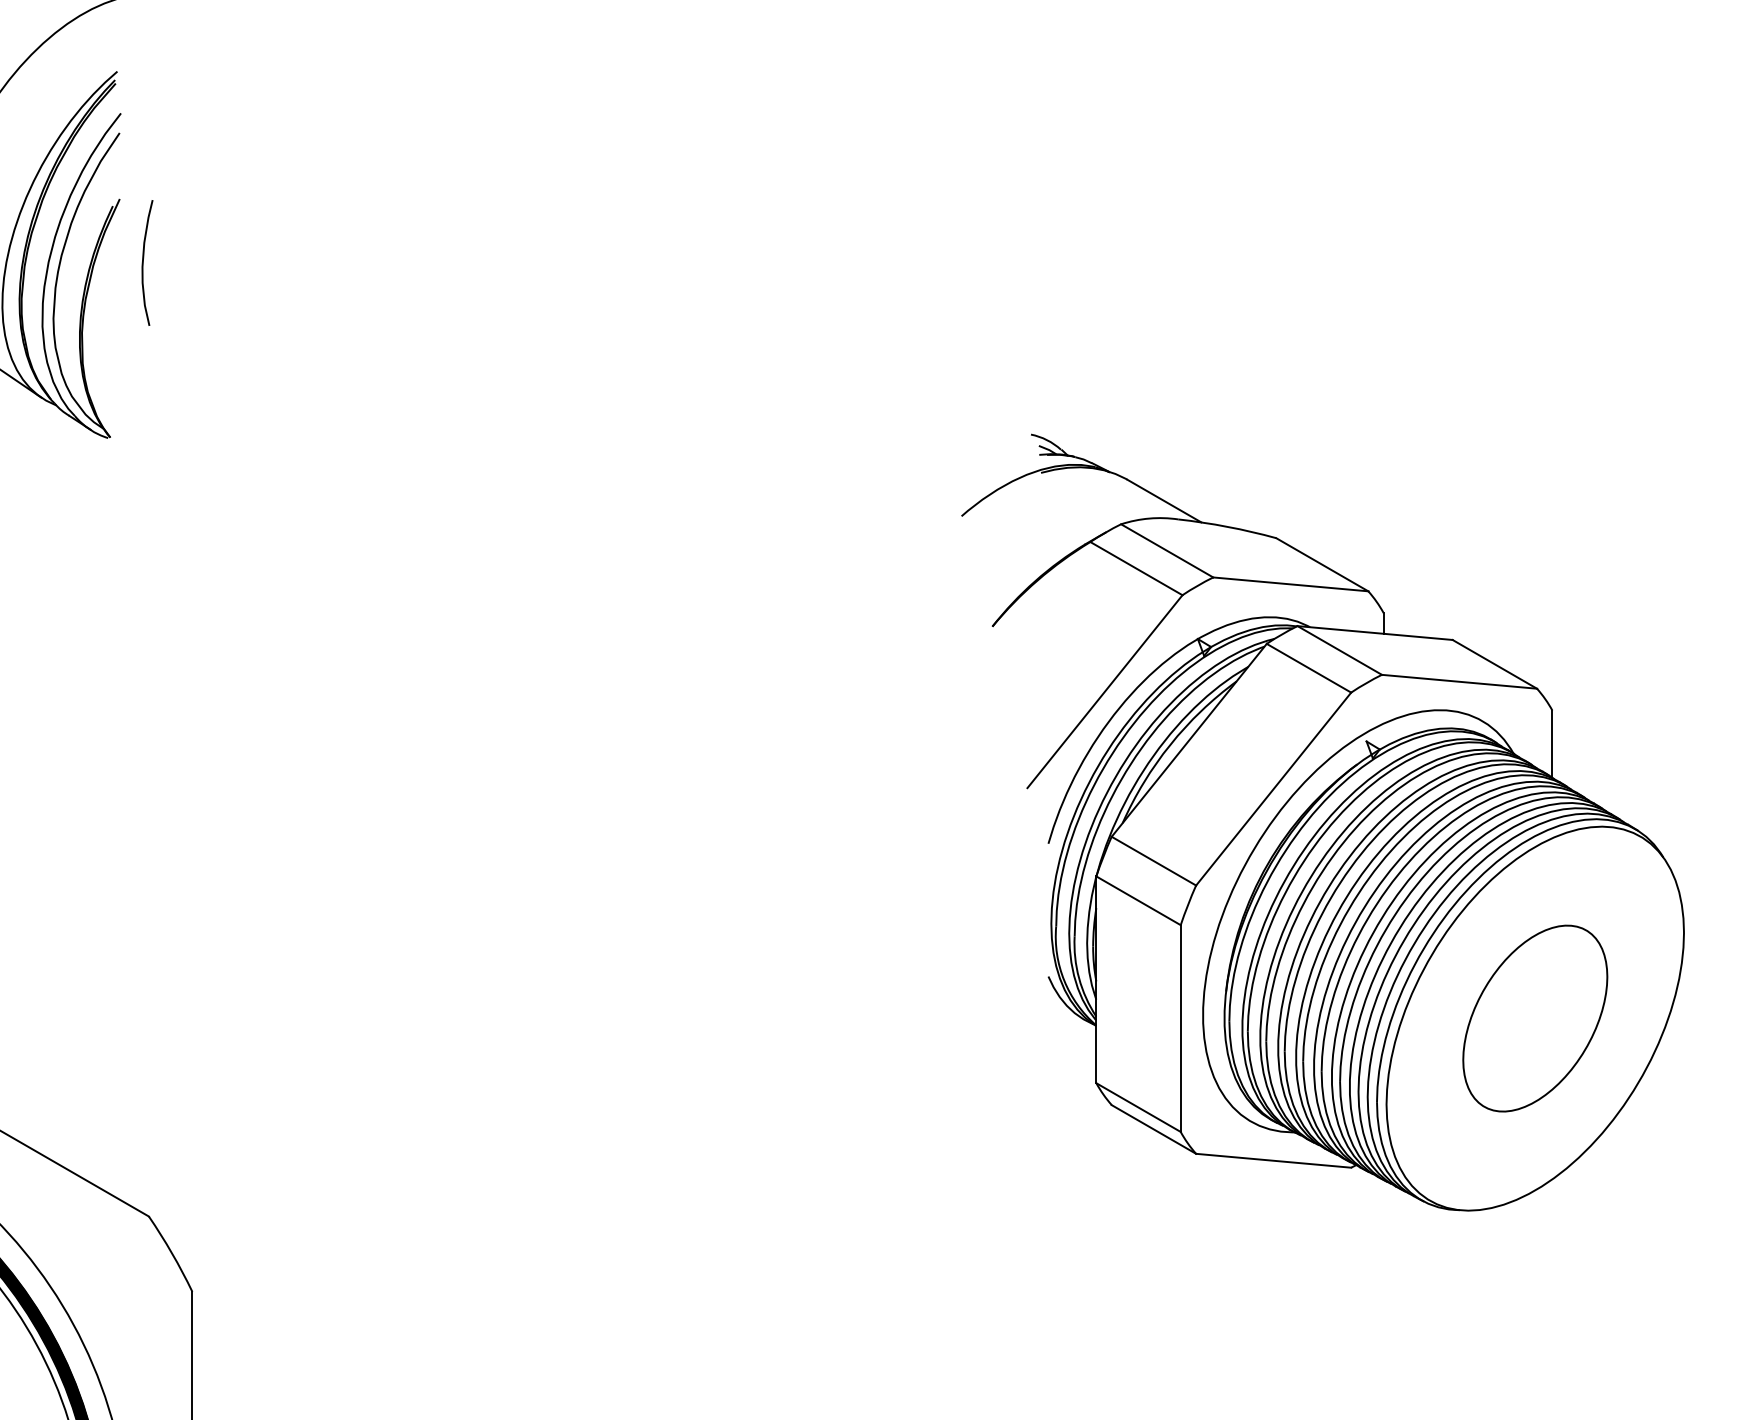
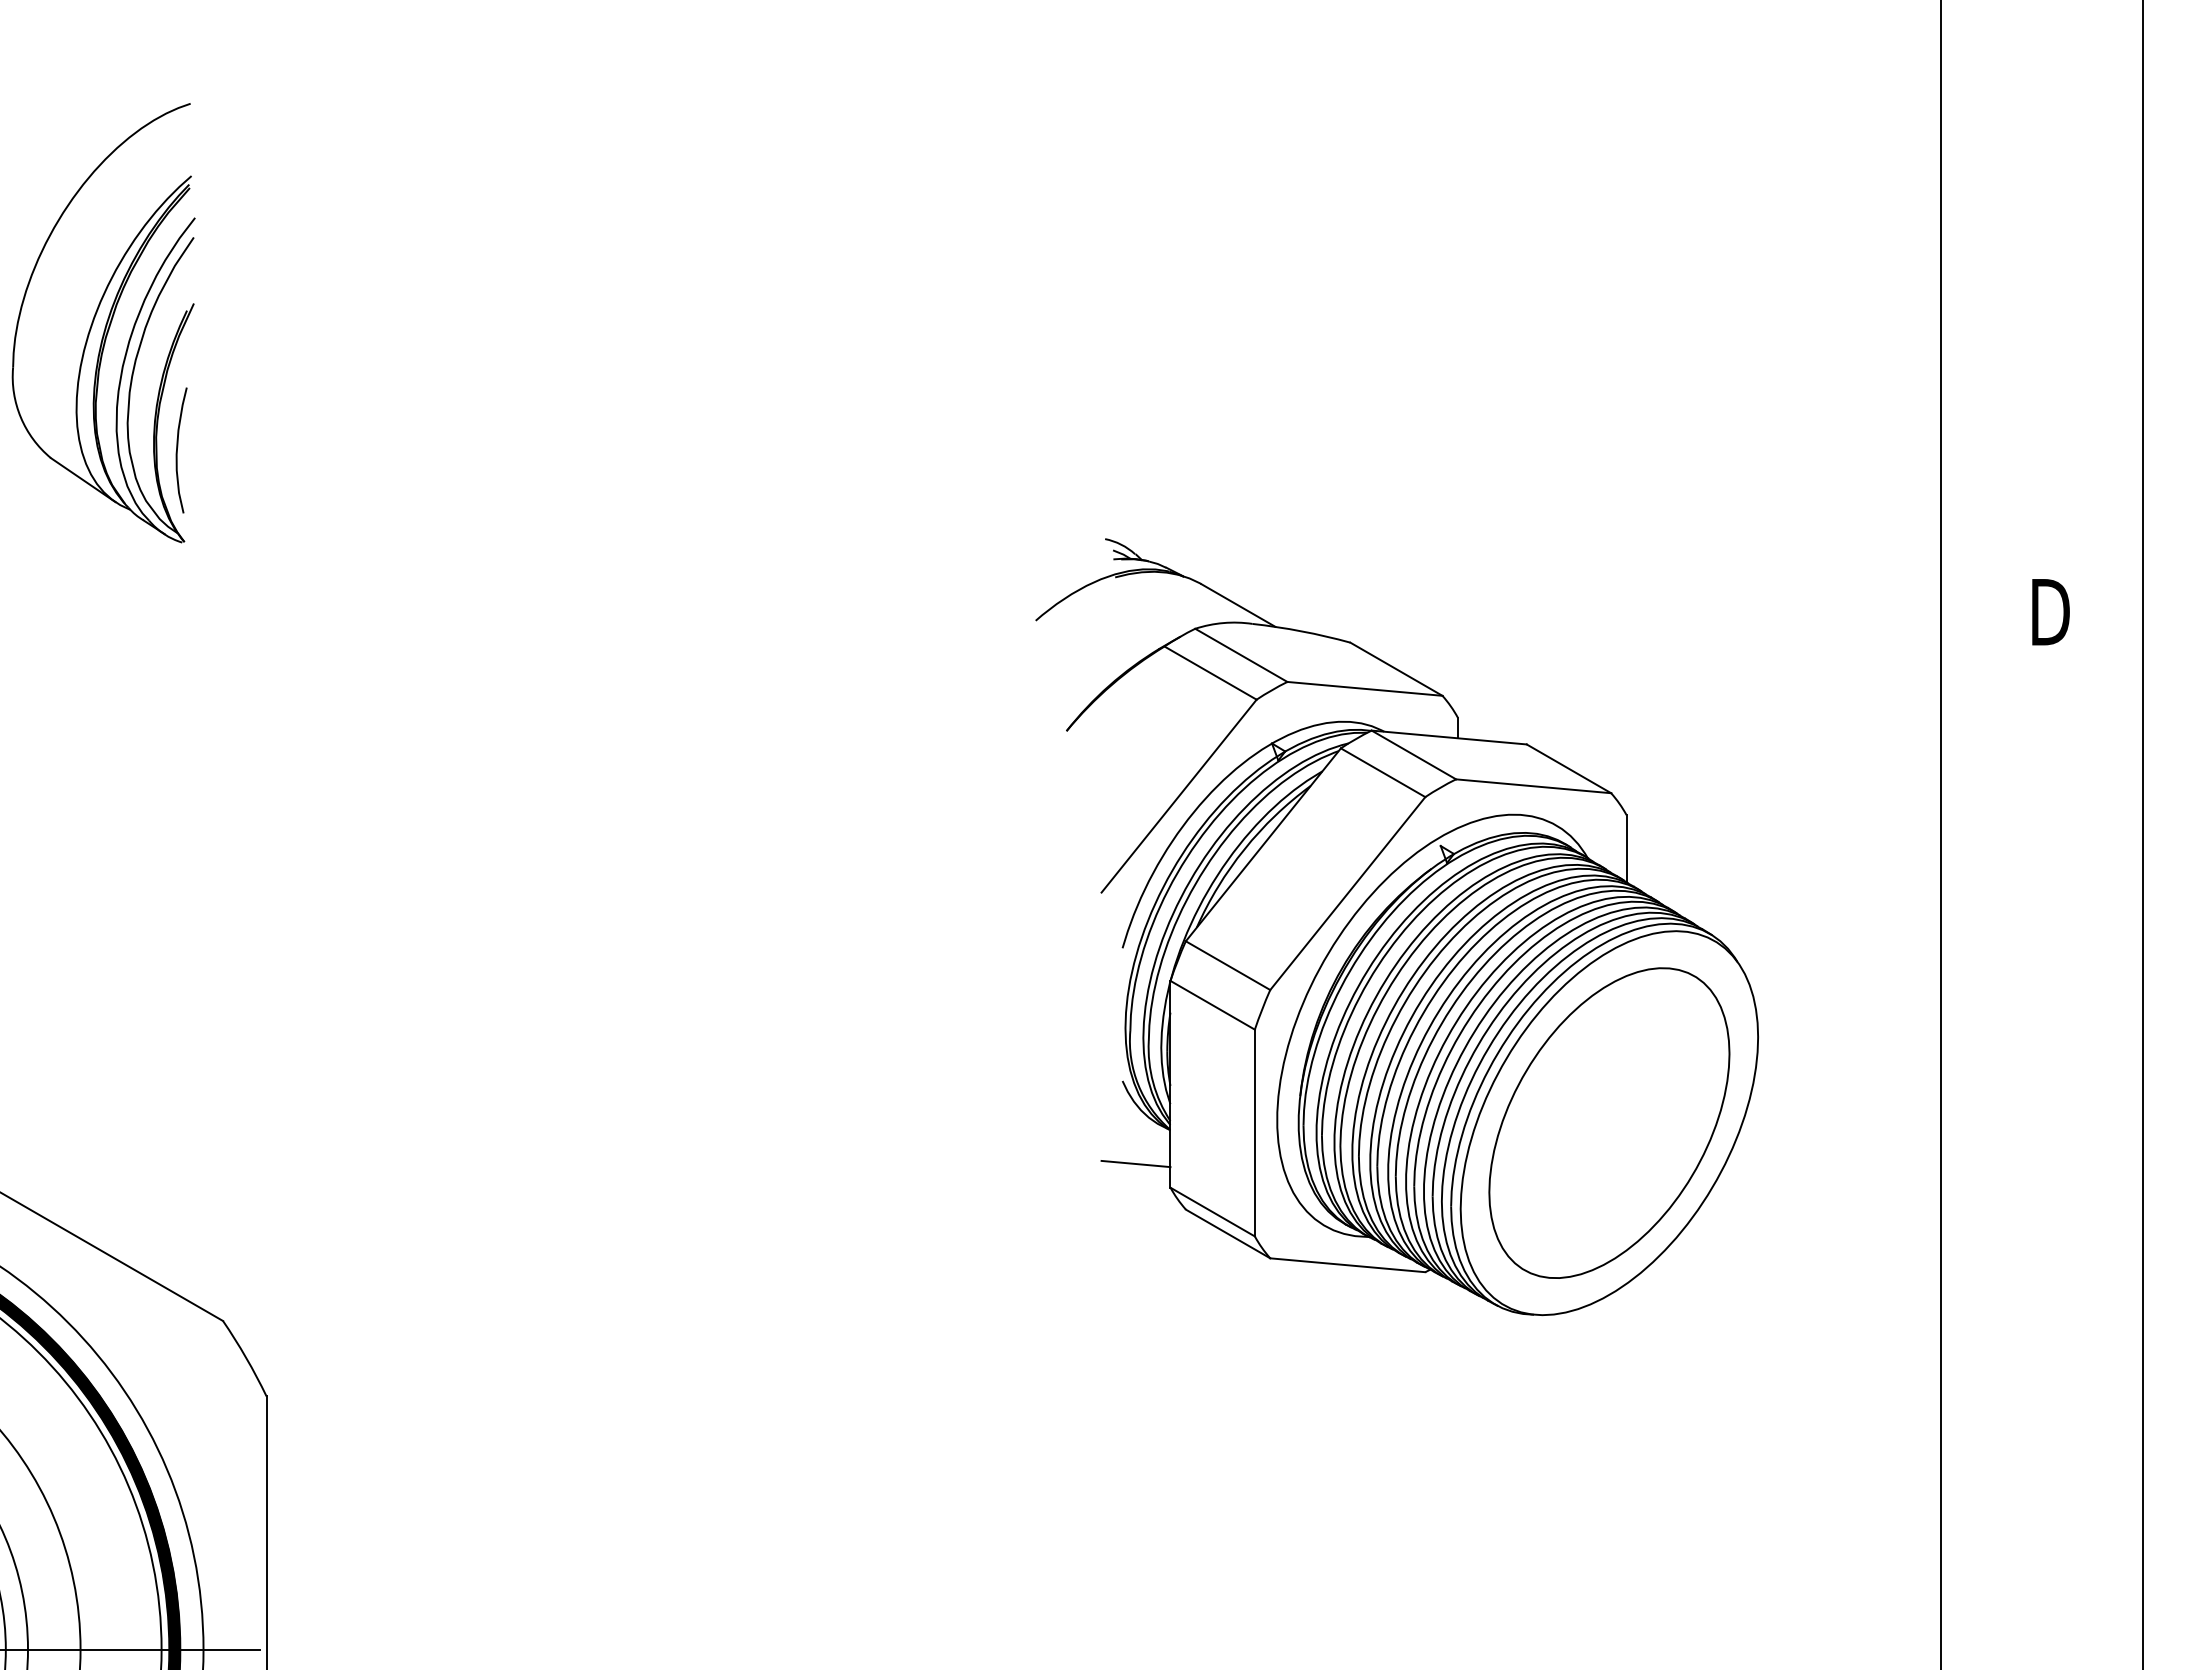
curve: (143, 263) -> (177, 450), moved
part: (1535, 1018) -> (1609, 1122), size x1.67
line: (1061, 1059) -> (1135, 1163), added

